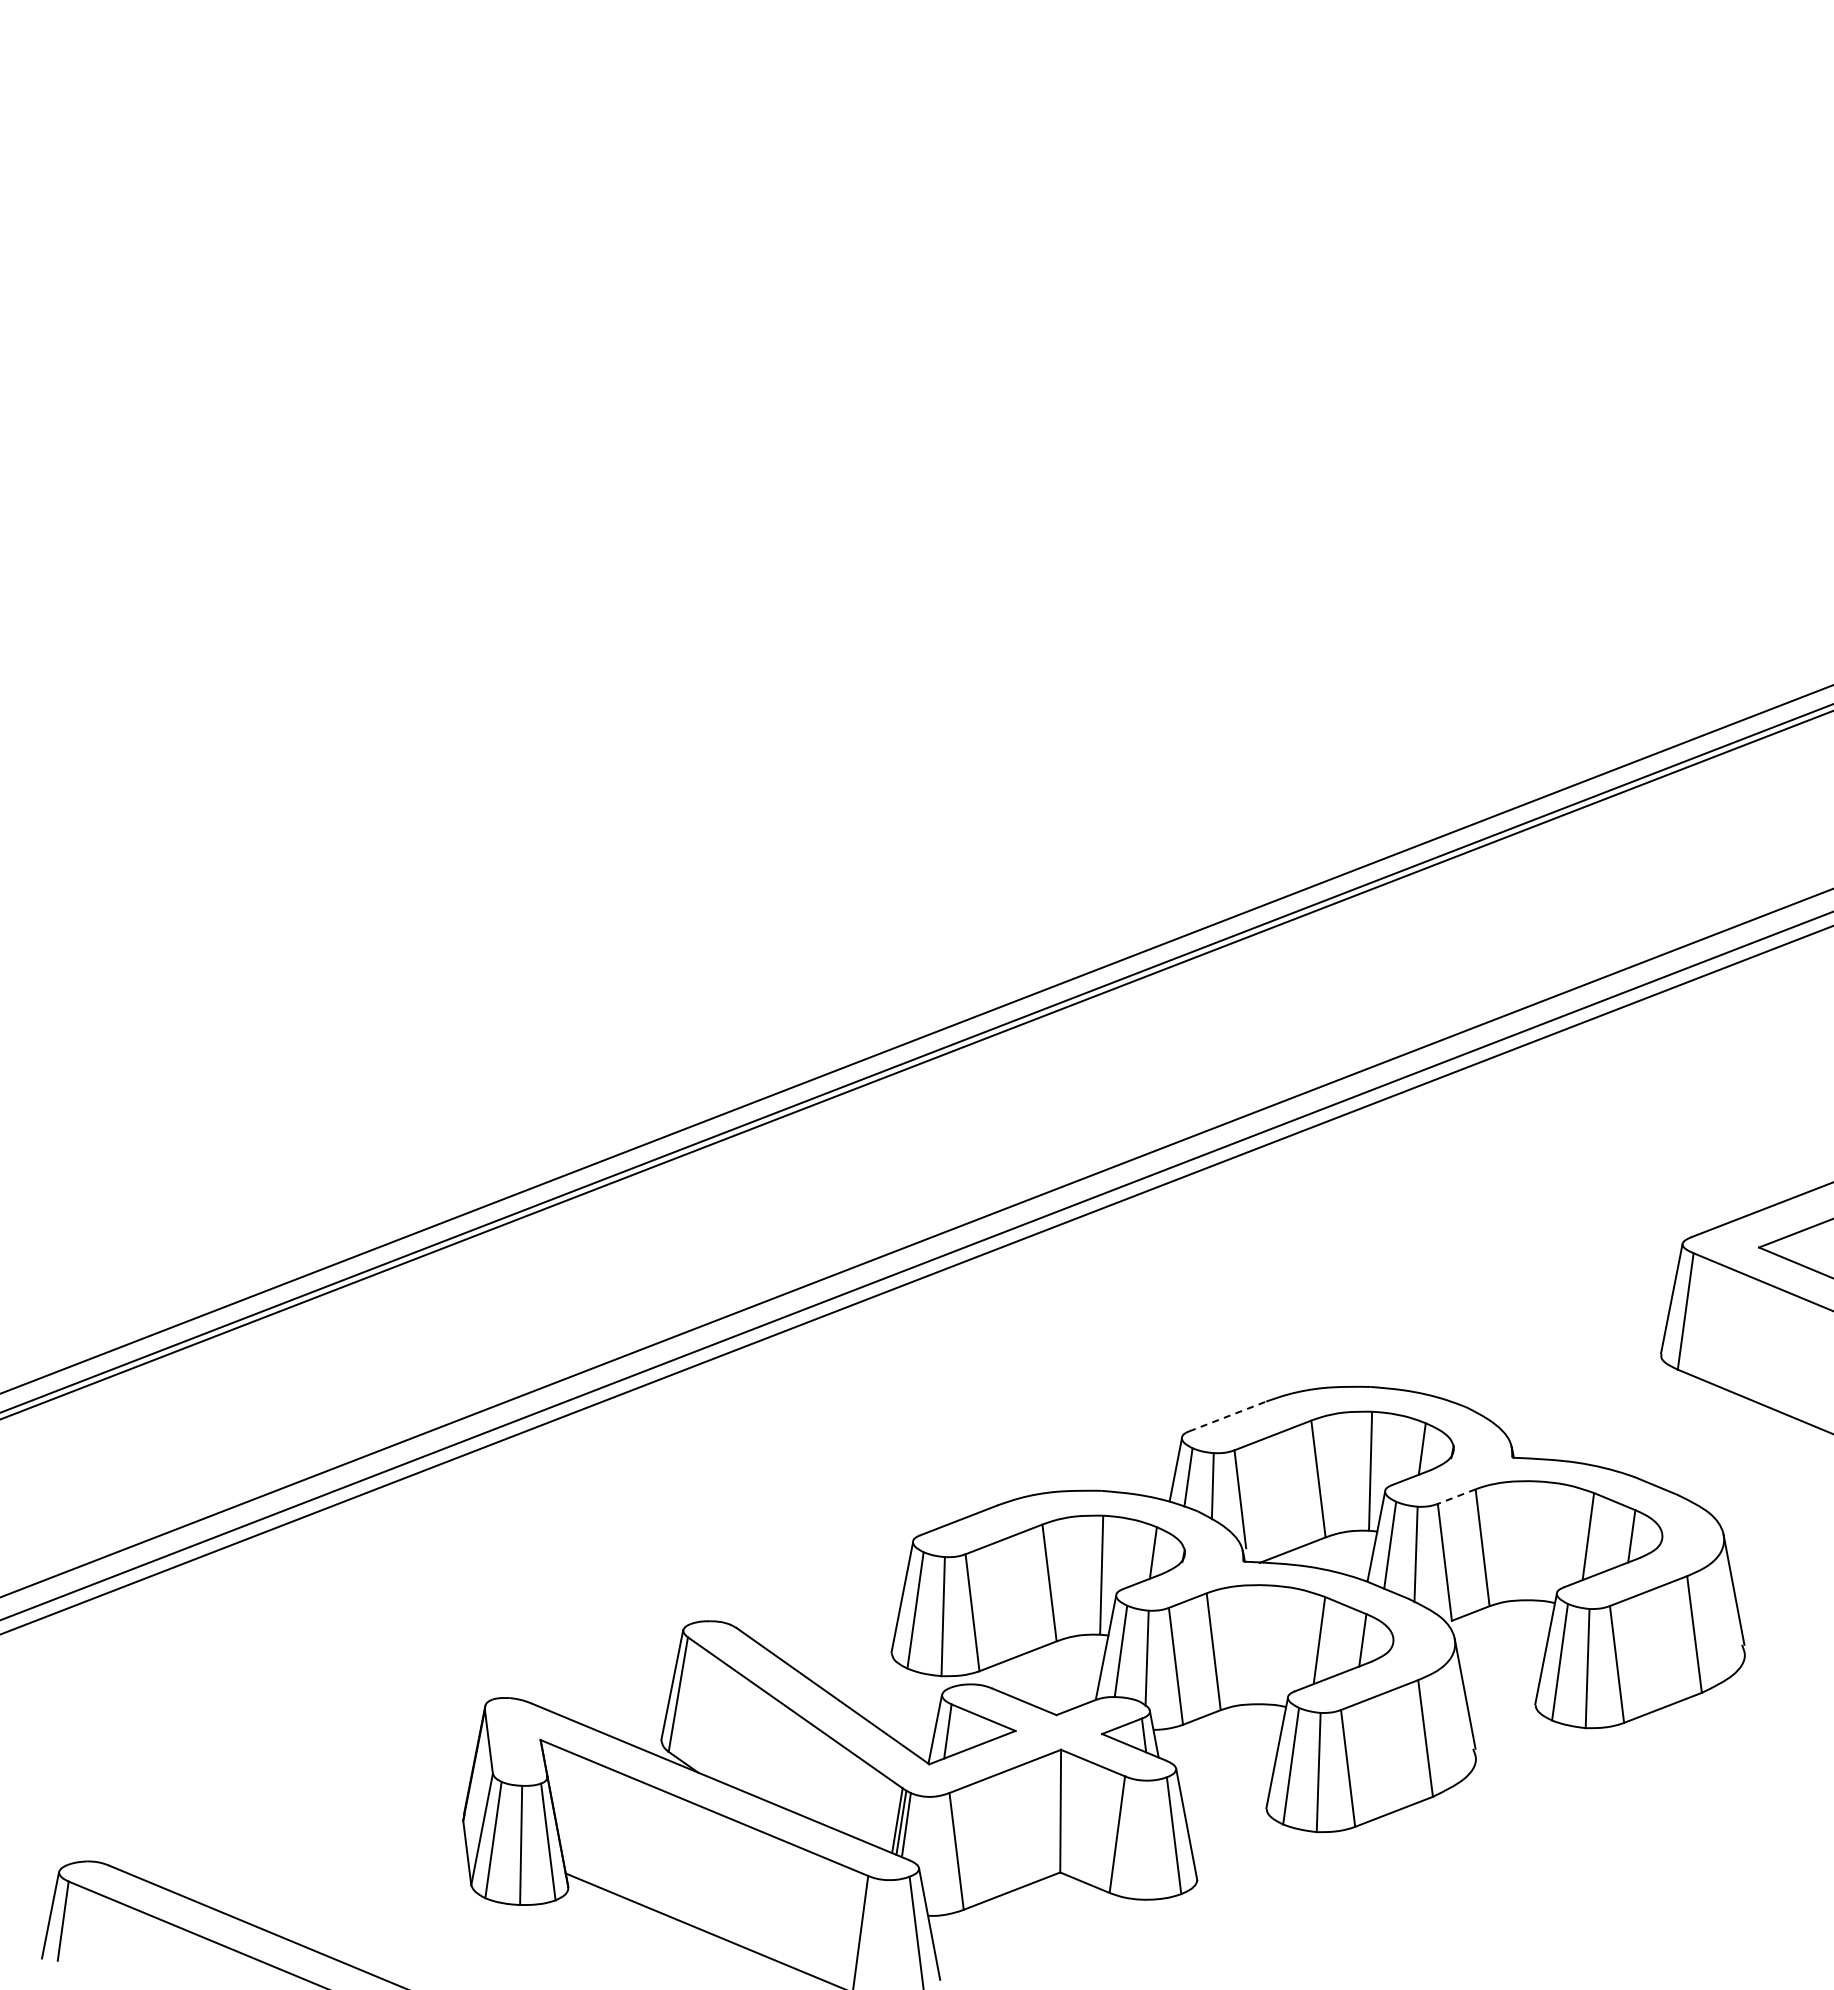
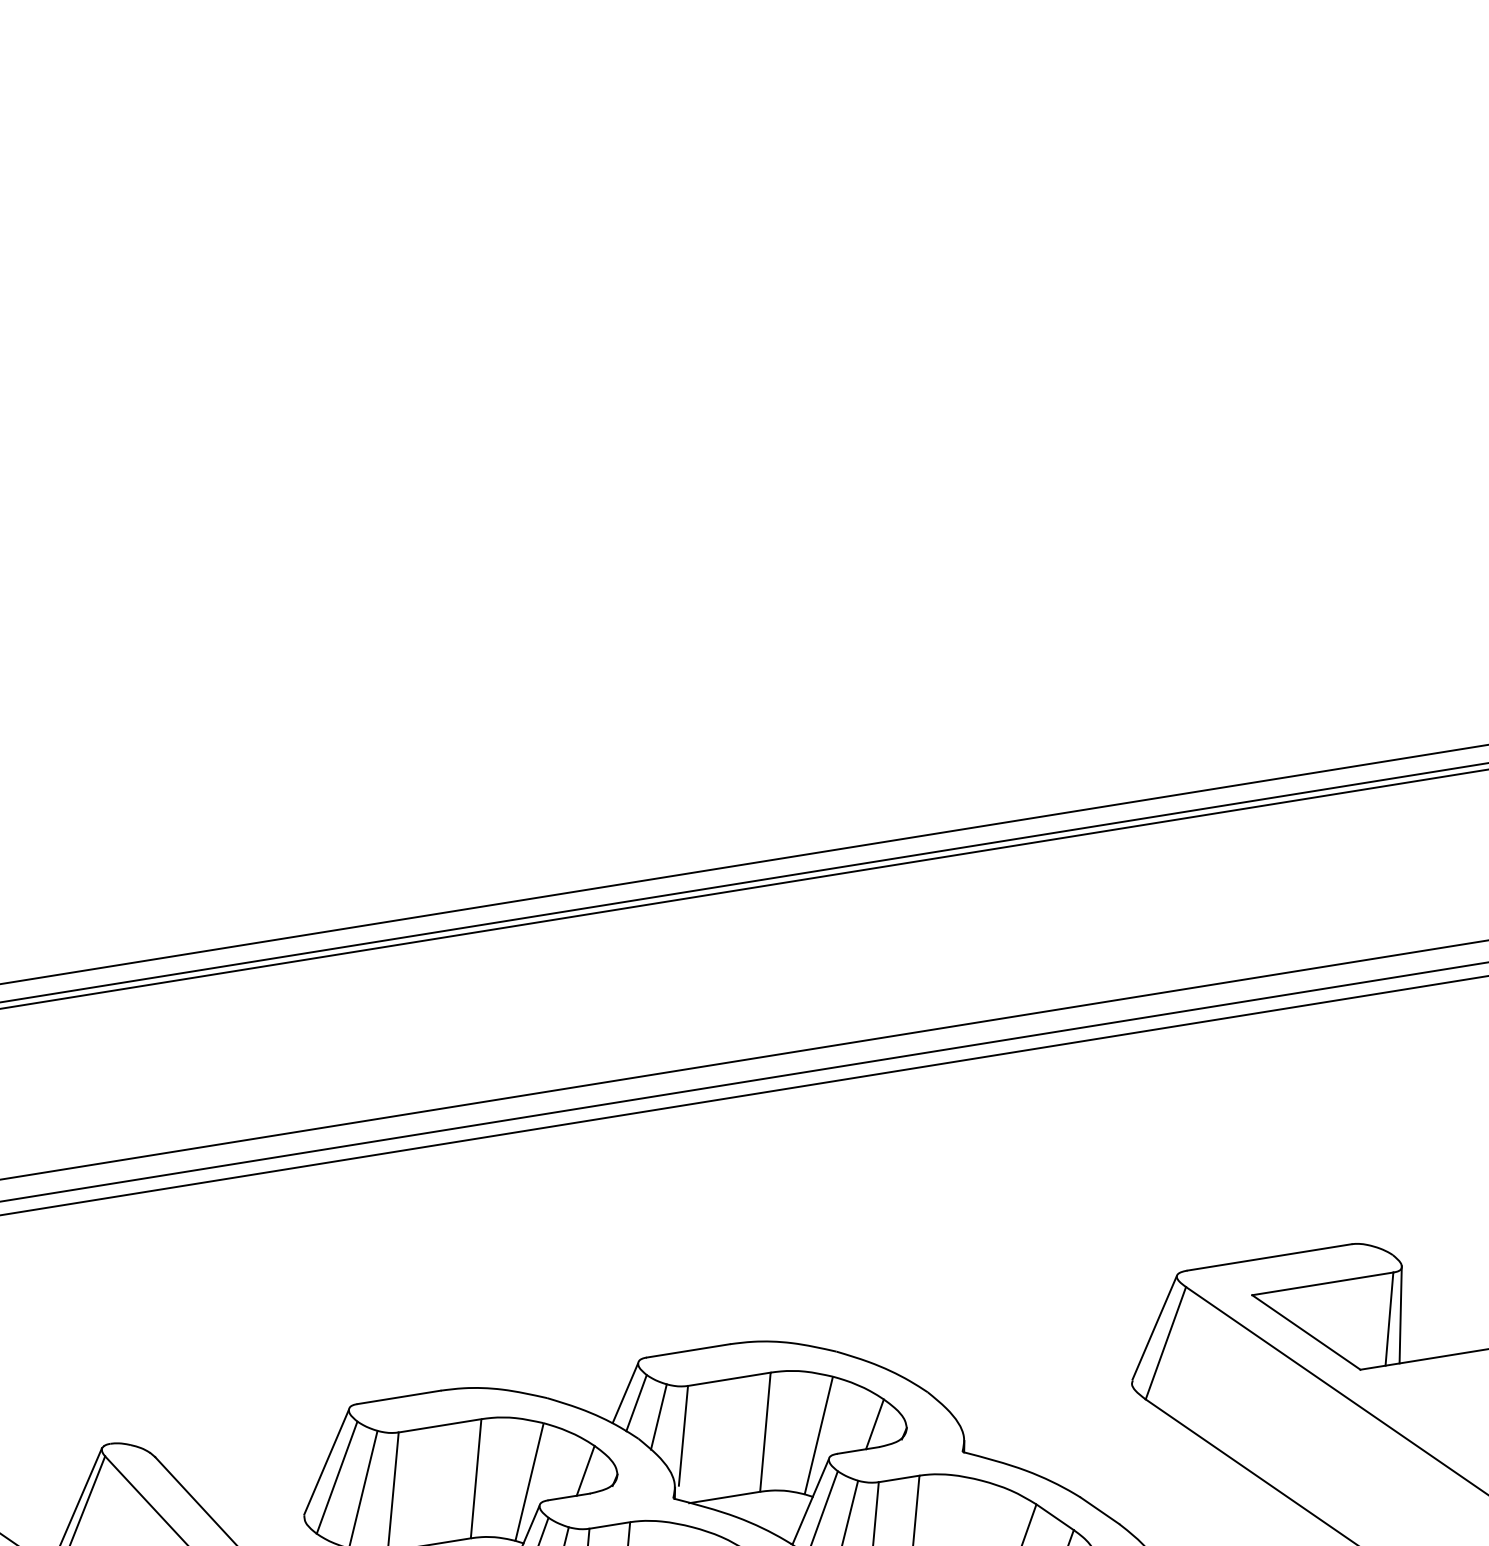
line: (1228, 1416) -> (689, 1351), dashed -> solid
line: (1456, 1496) -> (898, 1478), dashed -> solid

